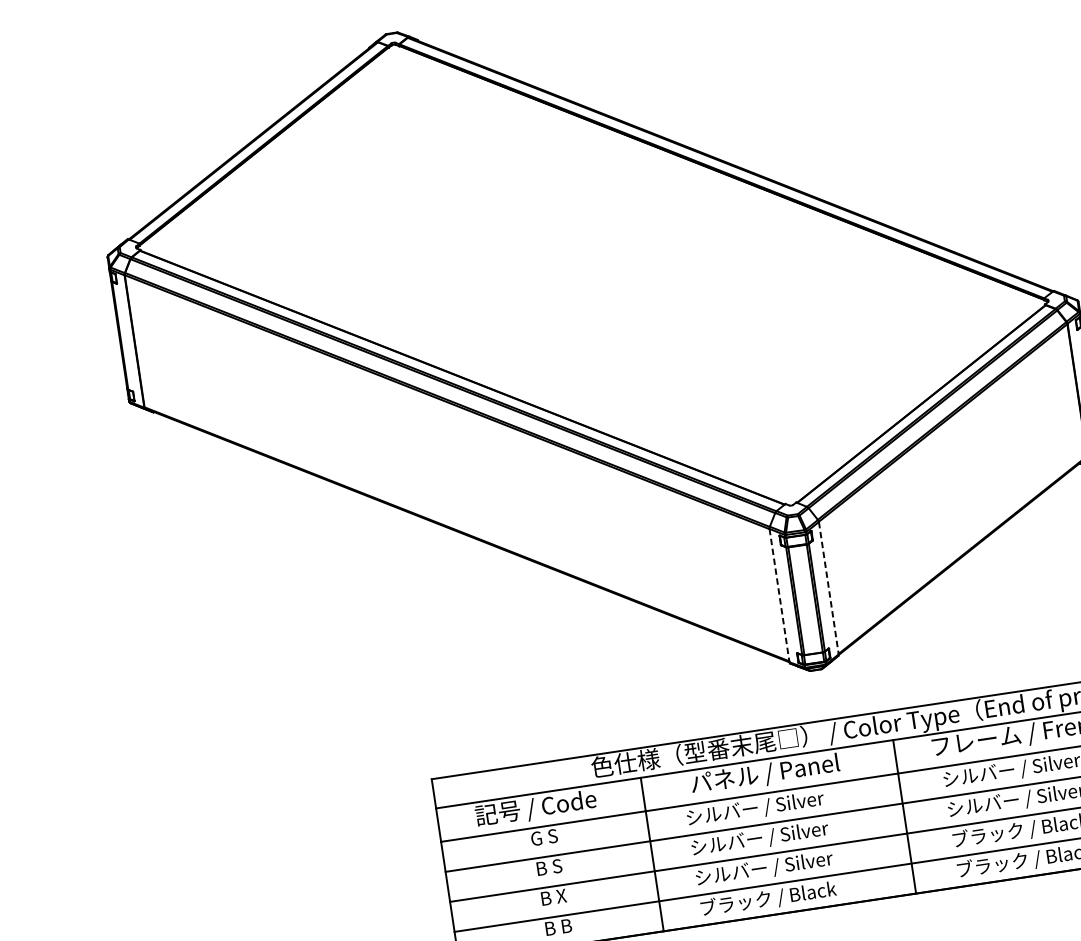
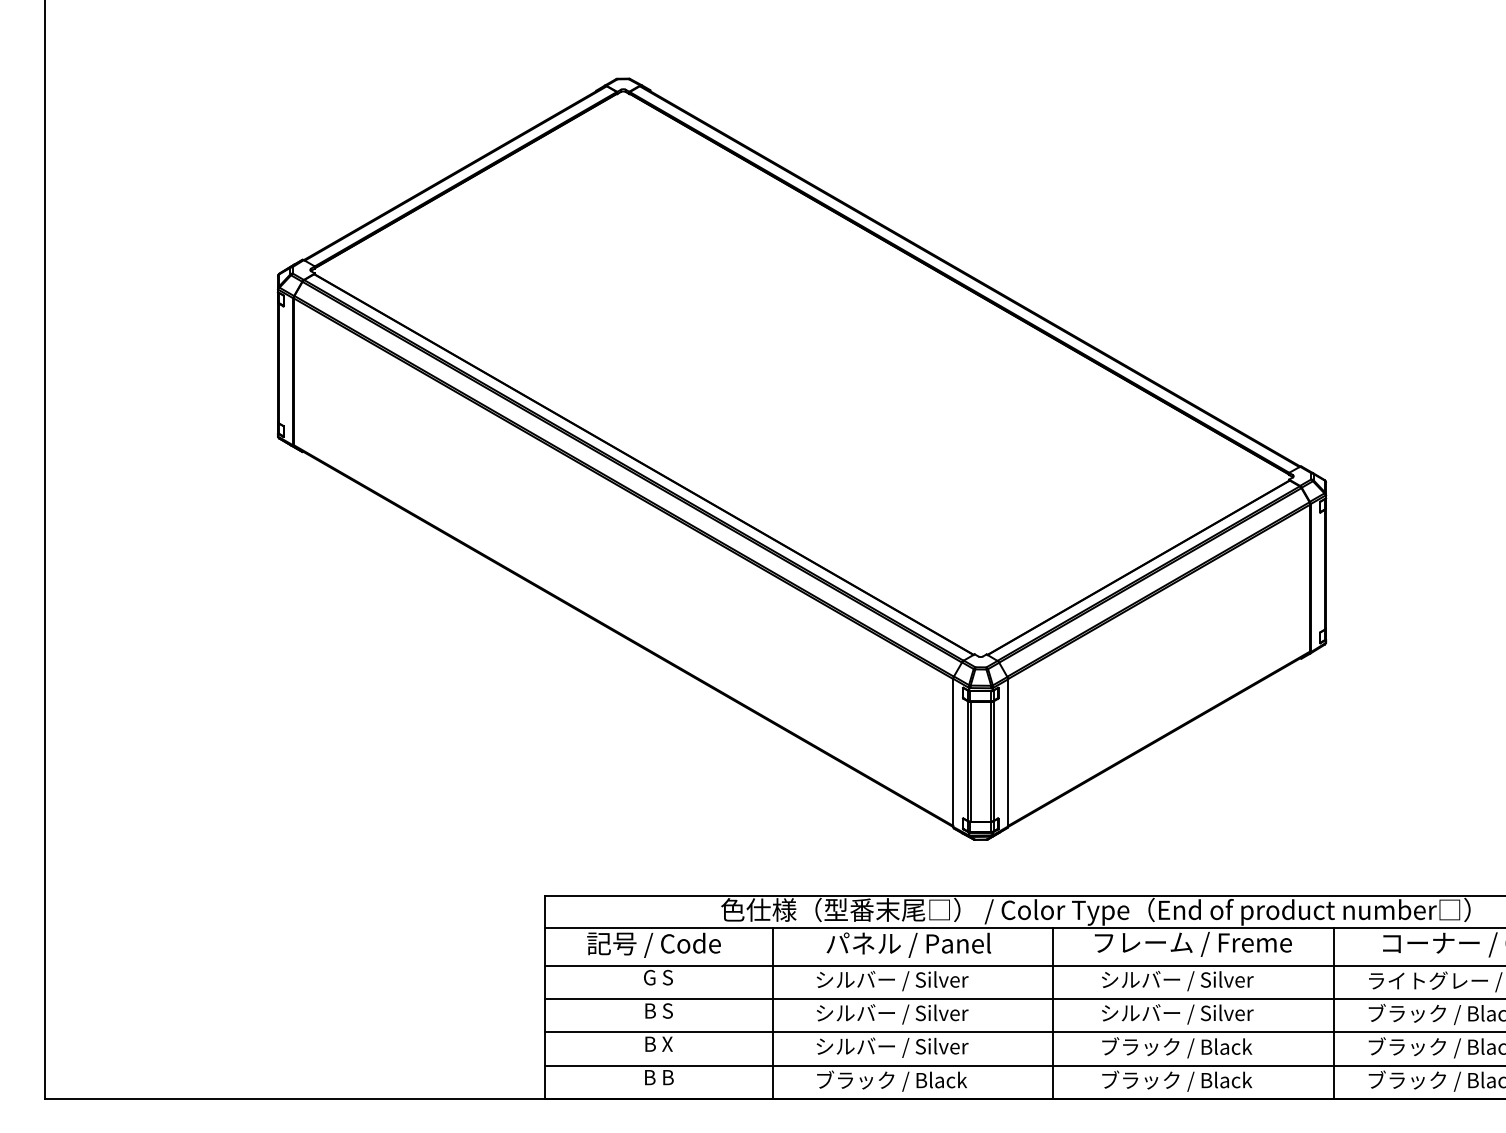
line: (829, 587) -> (1008, 752), dashed -> solid
line: (779, 596) -> (953, 753), dashed -> solid

